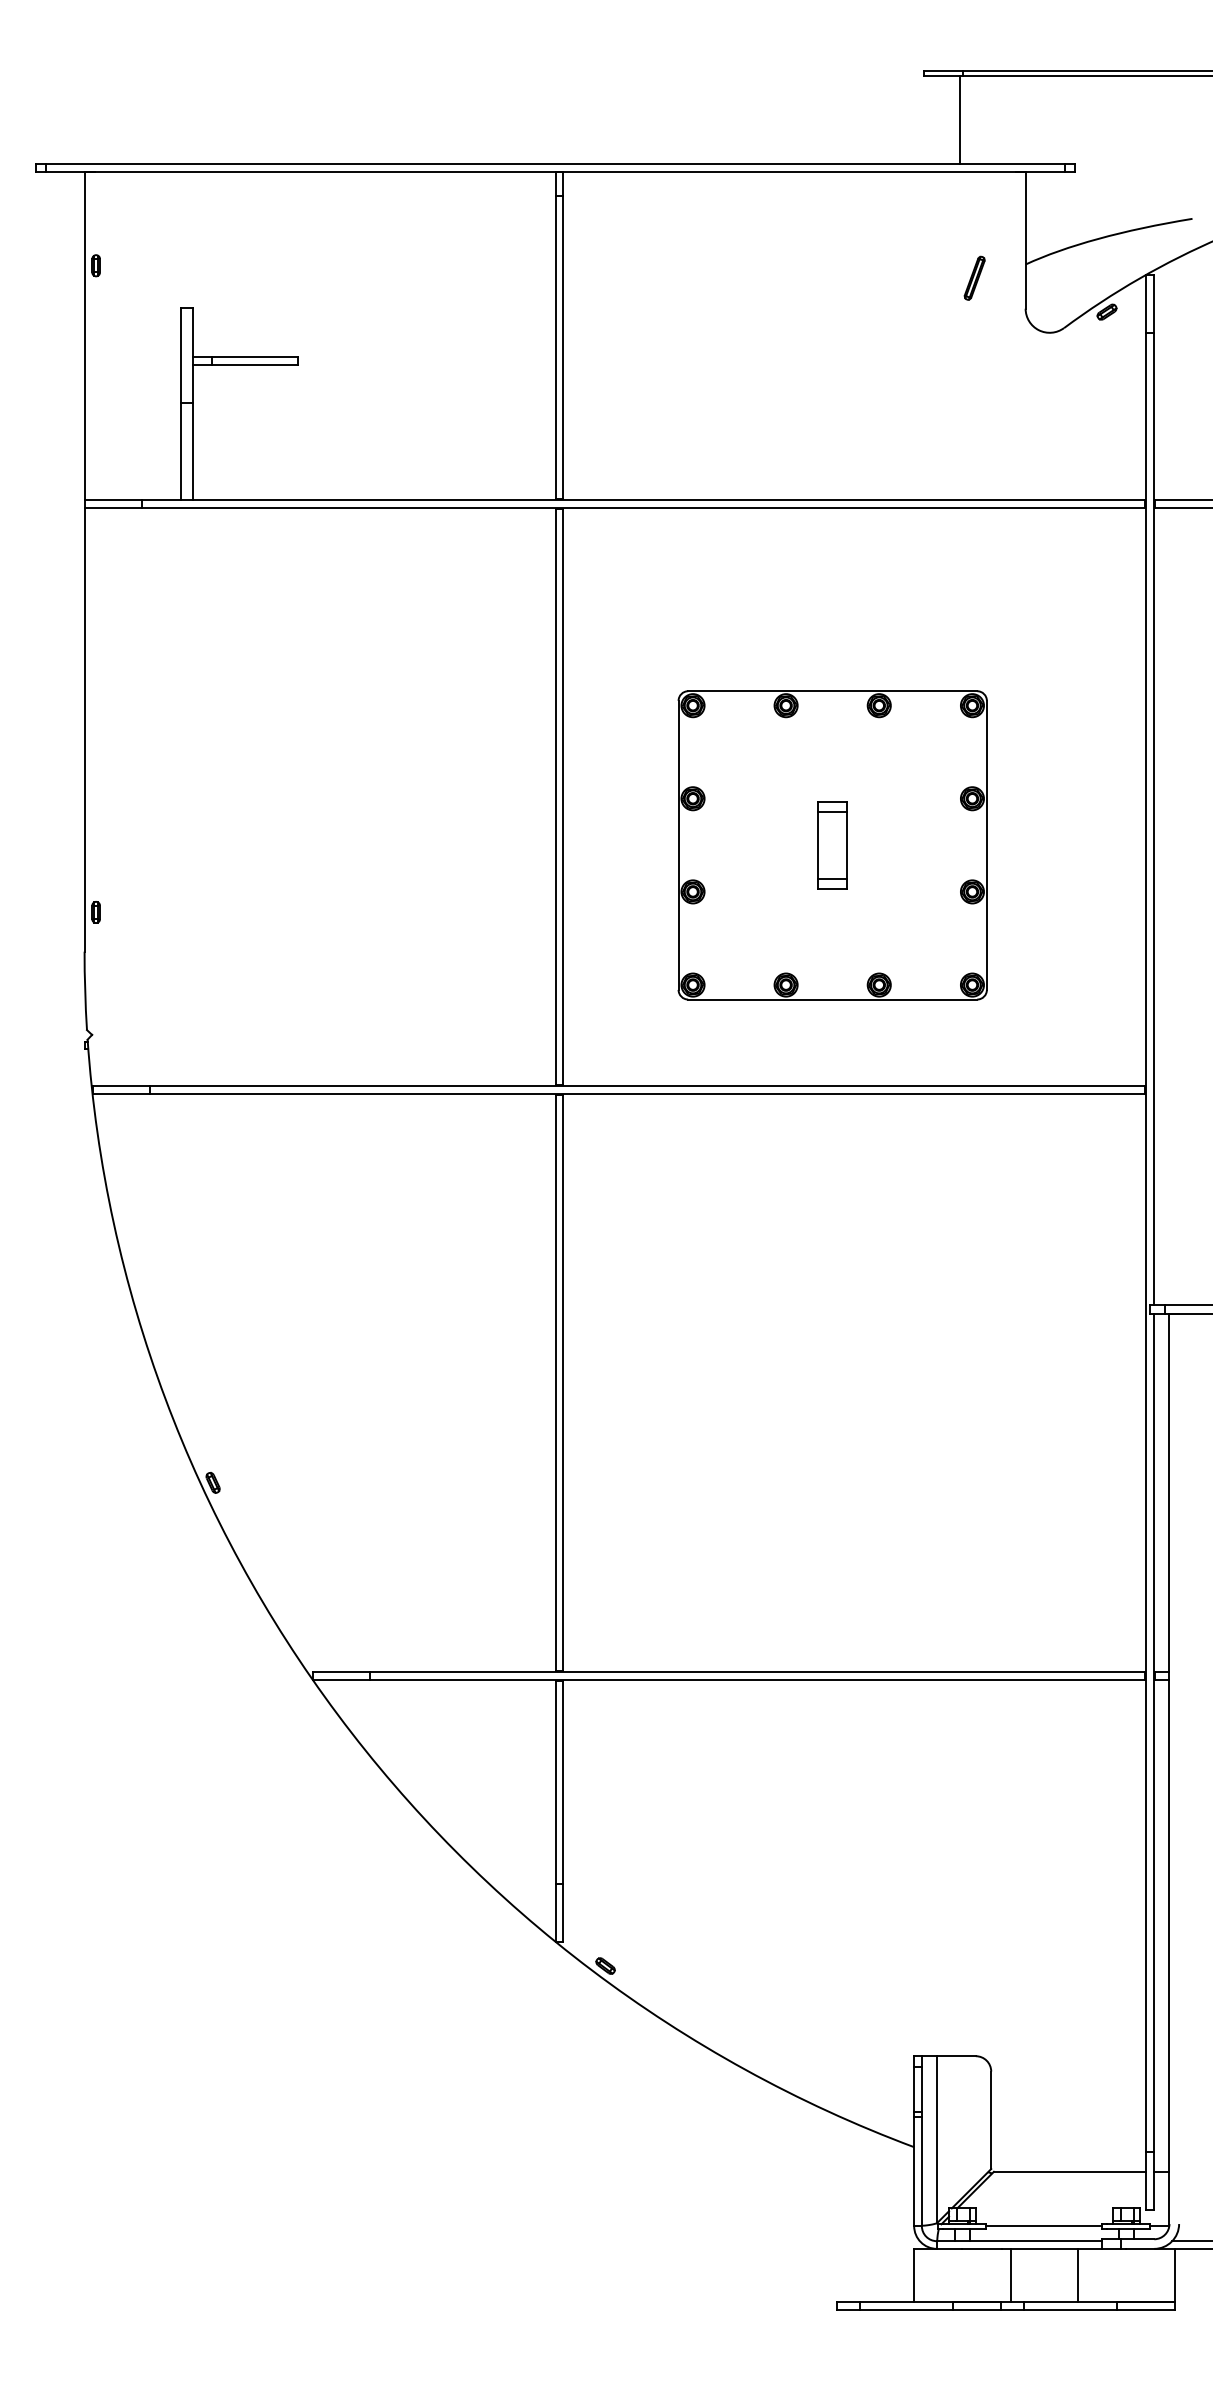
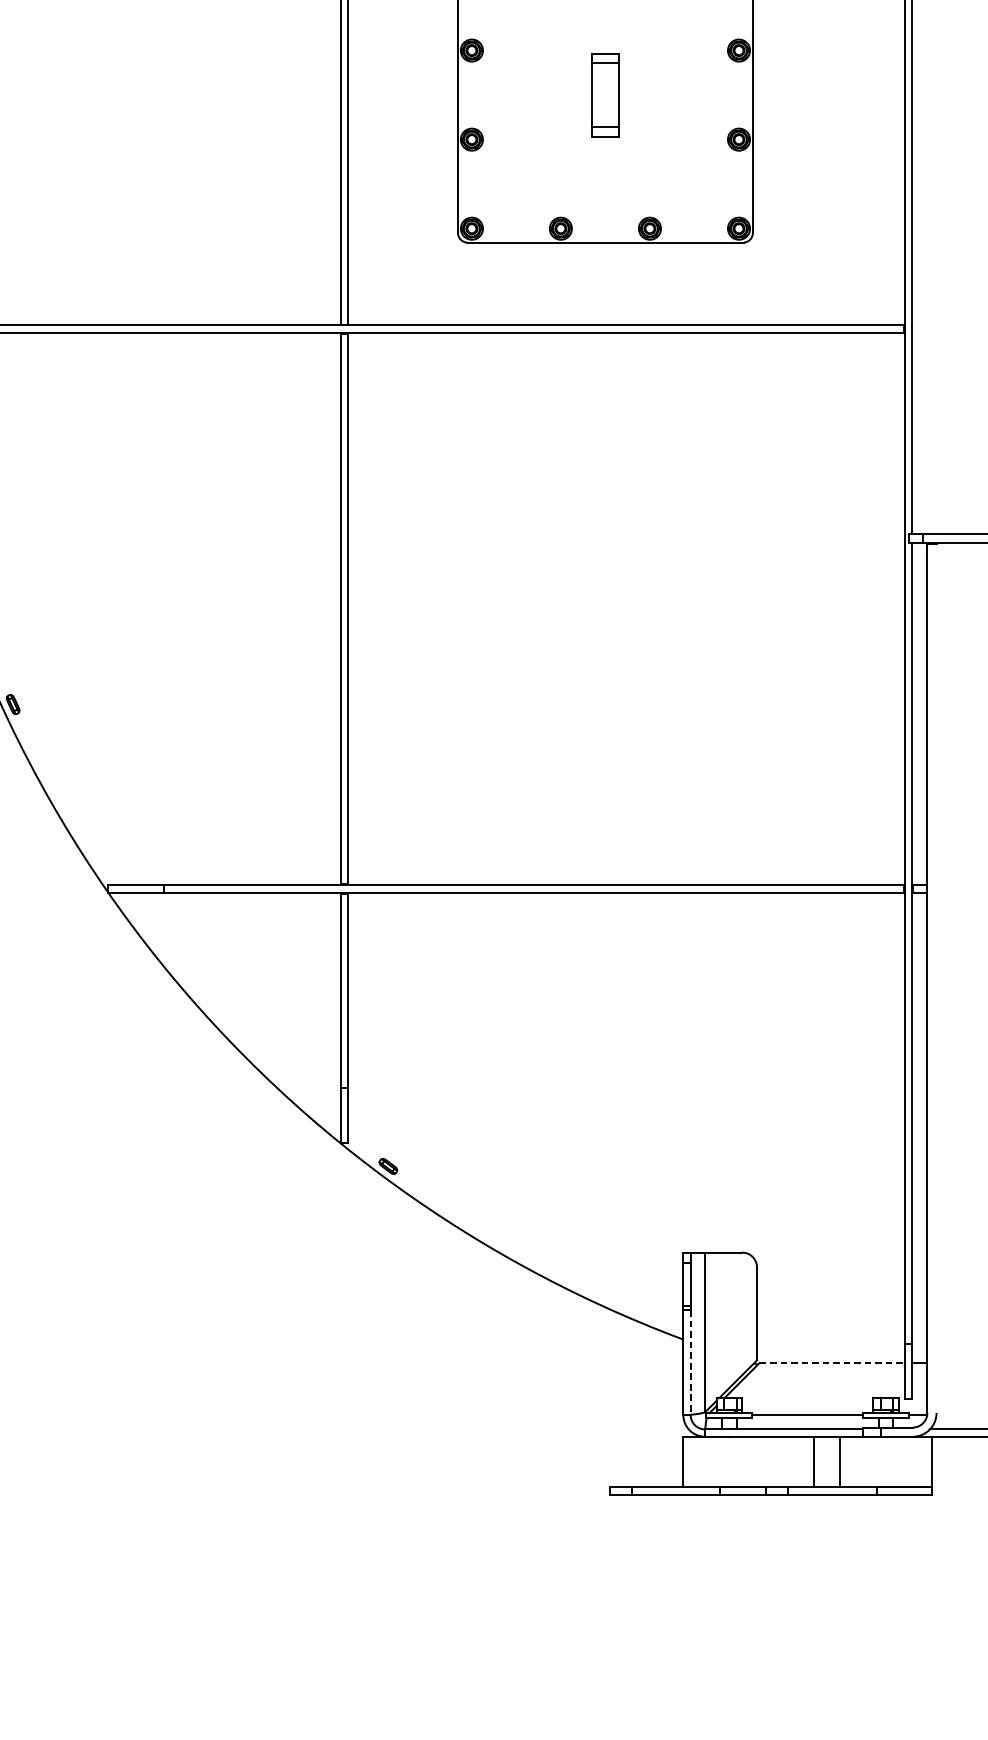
line: (921, 2171) -> (690, 1362), solid -> dashed
line: (1069, 2171) -> (831, 1362), solid -> dashed
line: (1010, 2274) -> (813, 1461), moved

